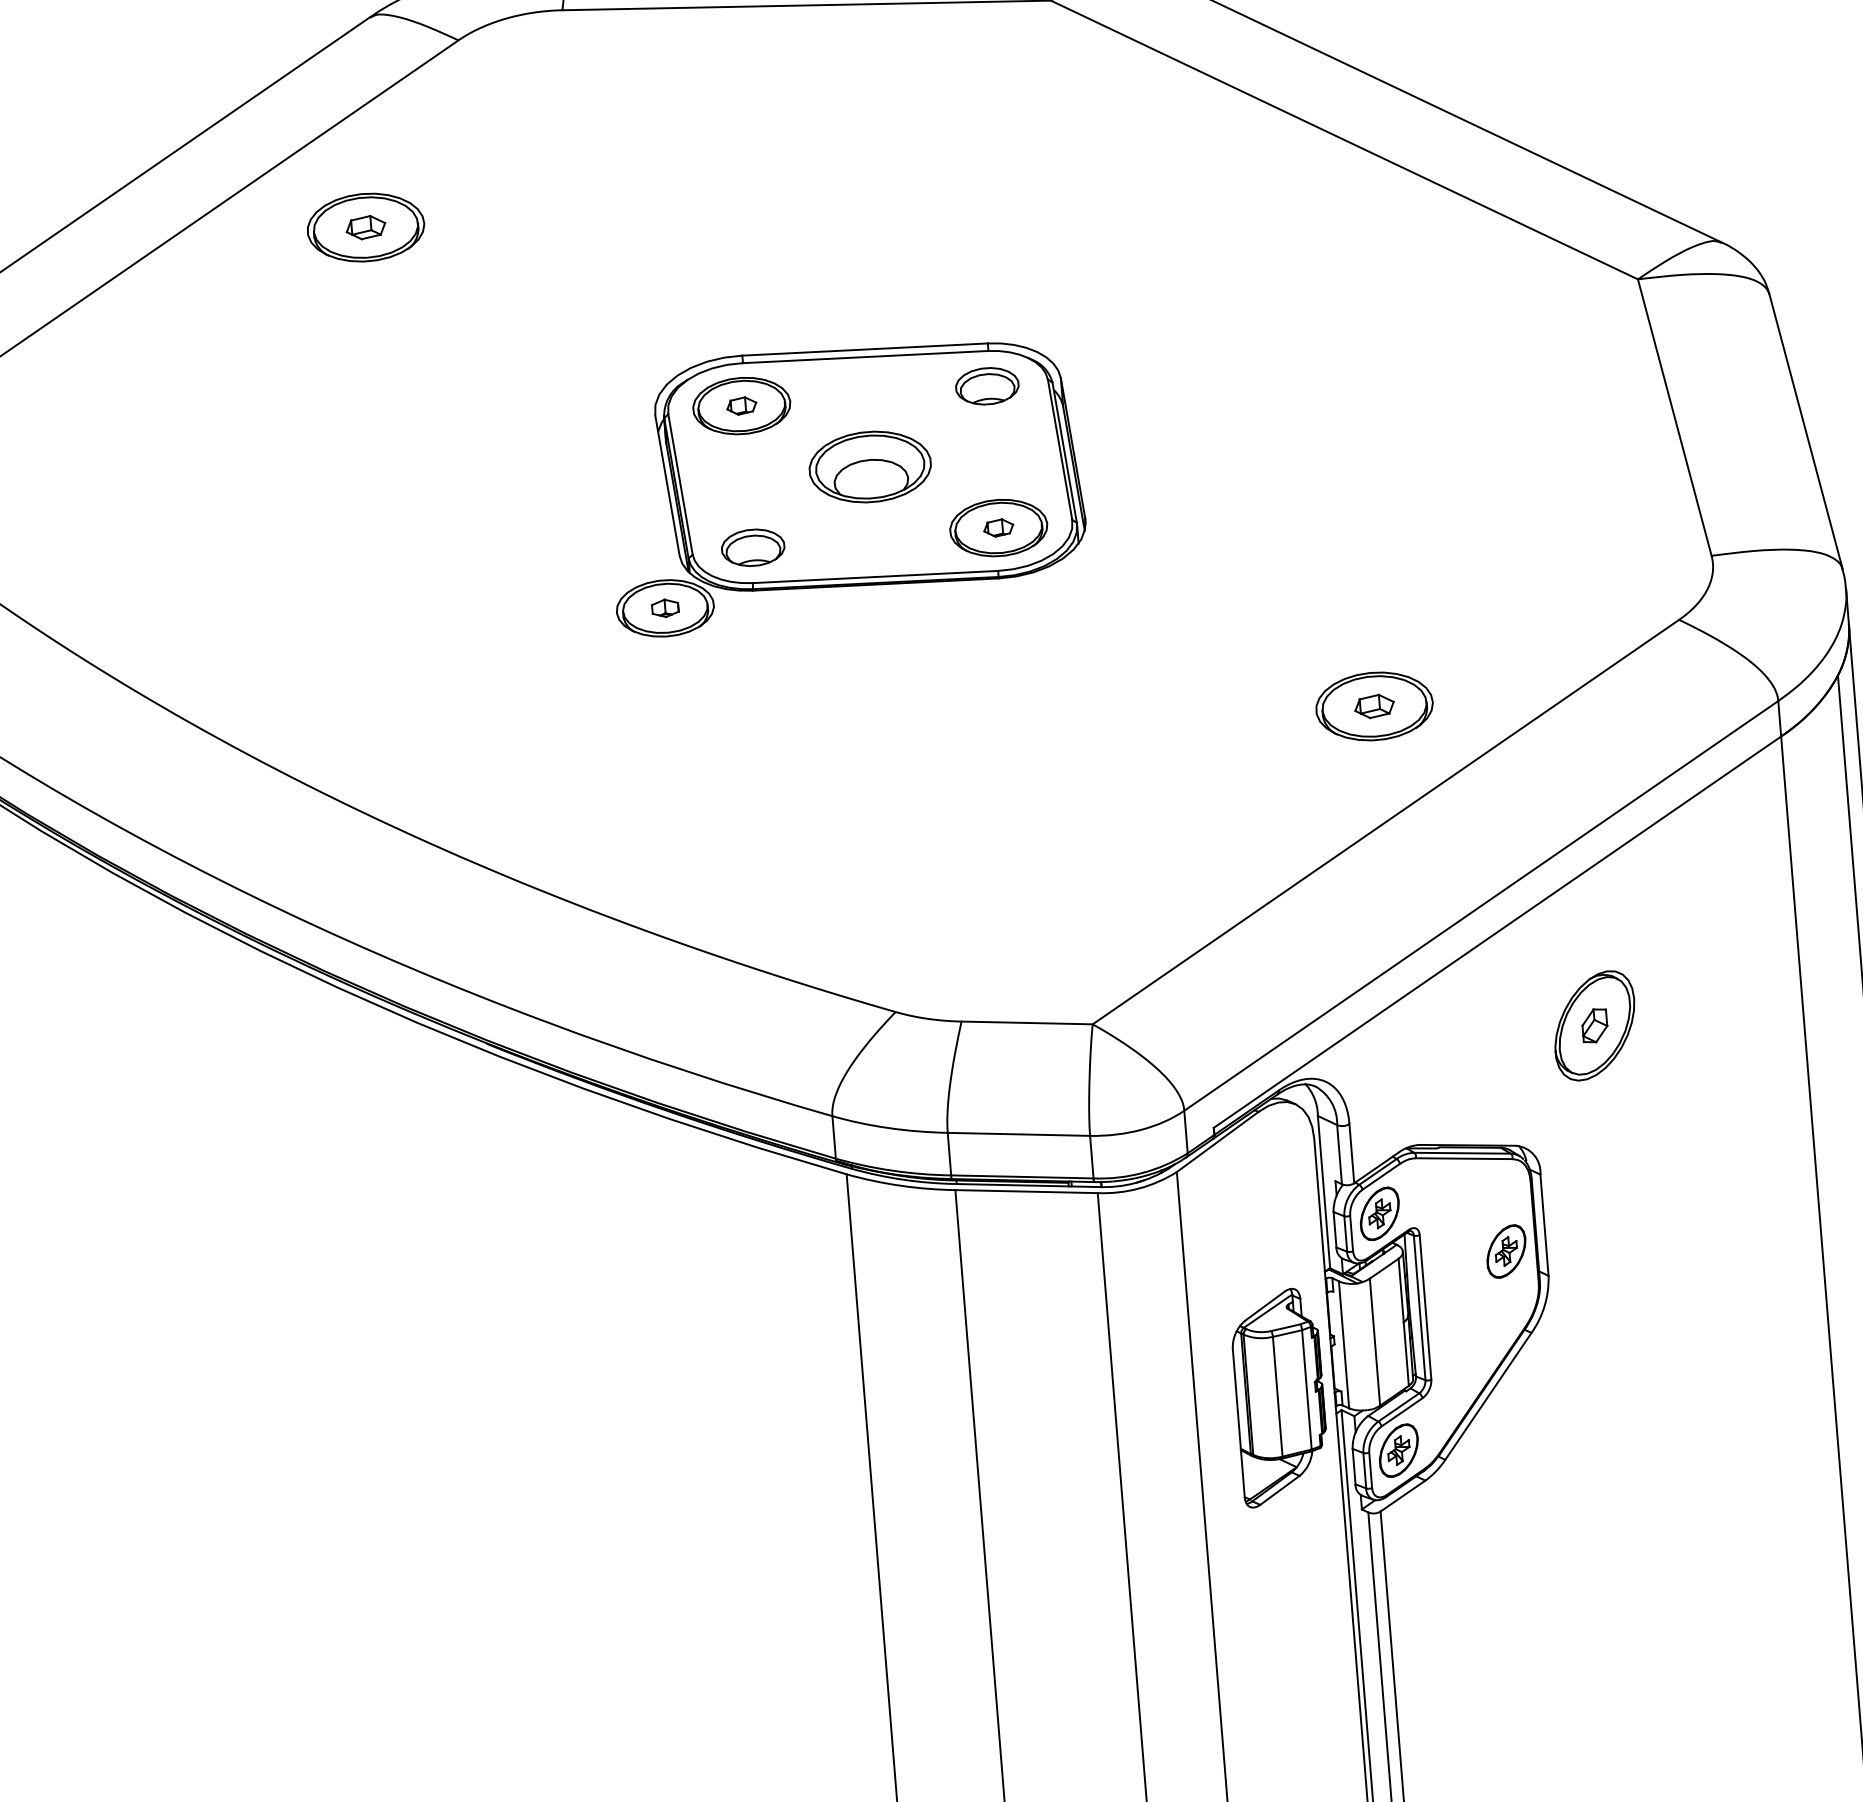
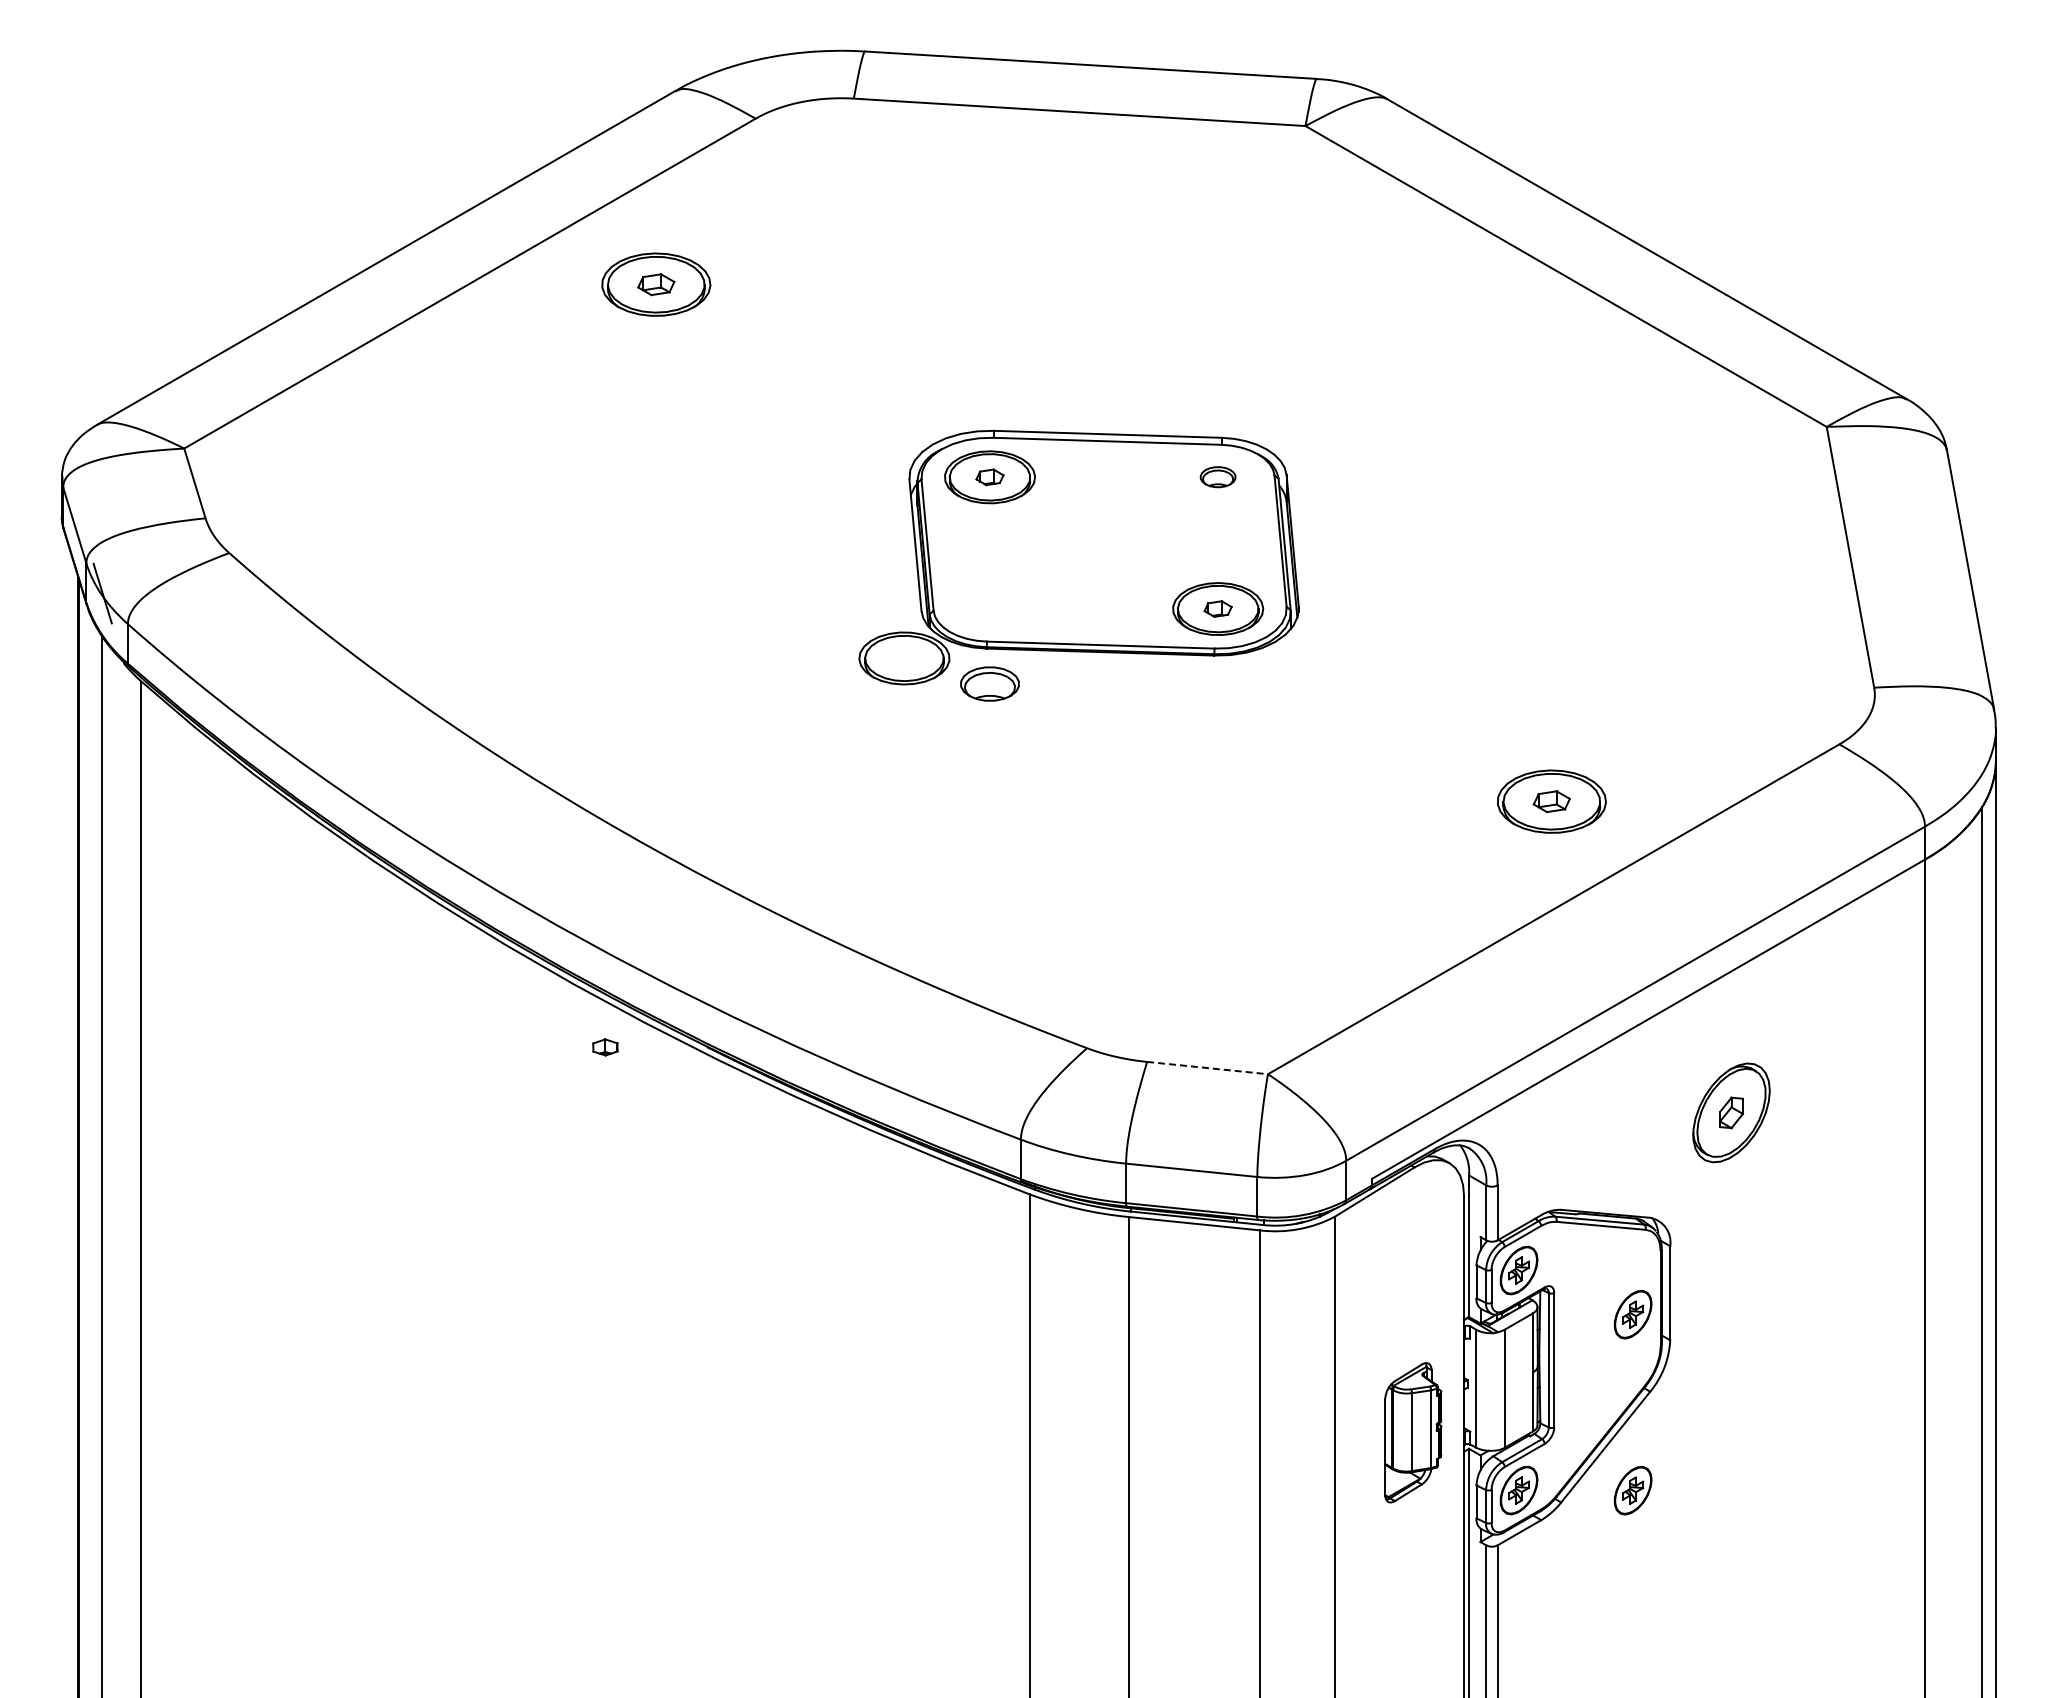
part: (986, 385) -> (1217, 476), size x0.6
part: (870, 466) -> (1104, 542), removed
part: (752, 547) -> (989, 683), moved
part: (665, 608) -> (605, 1047), moved
line: (1027, 1023) -> (1207, 1068), solid -> dashed
part: (1280, 1397) -> (1413, 1432), size x0.7
part: (1522, 1440) -> (1633, 1490), added

